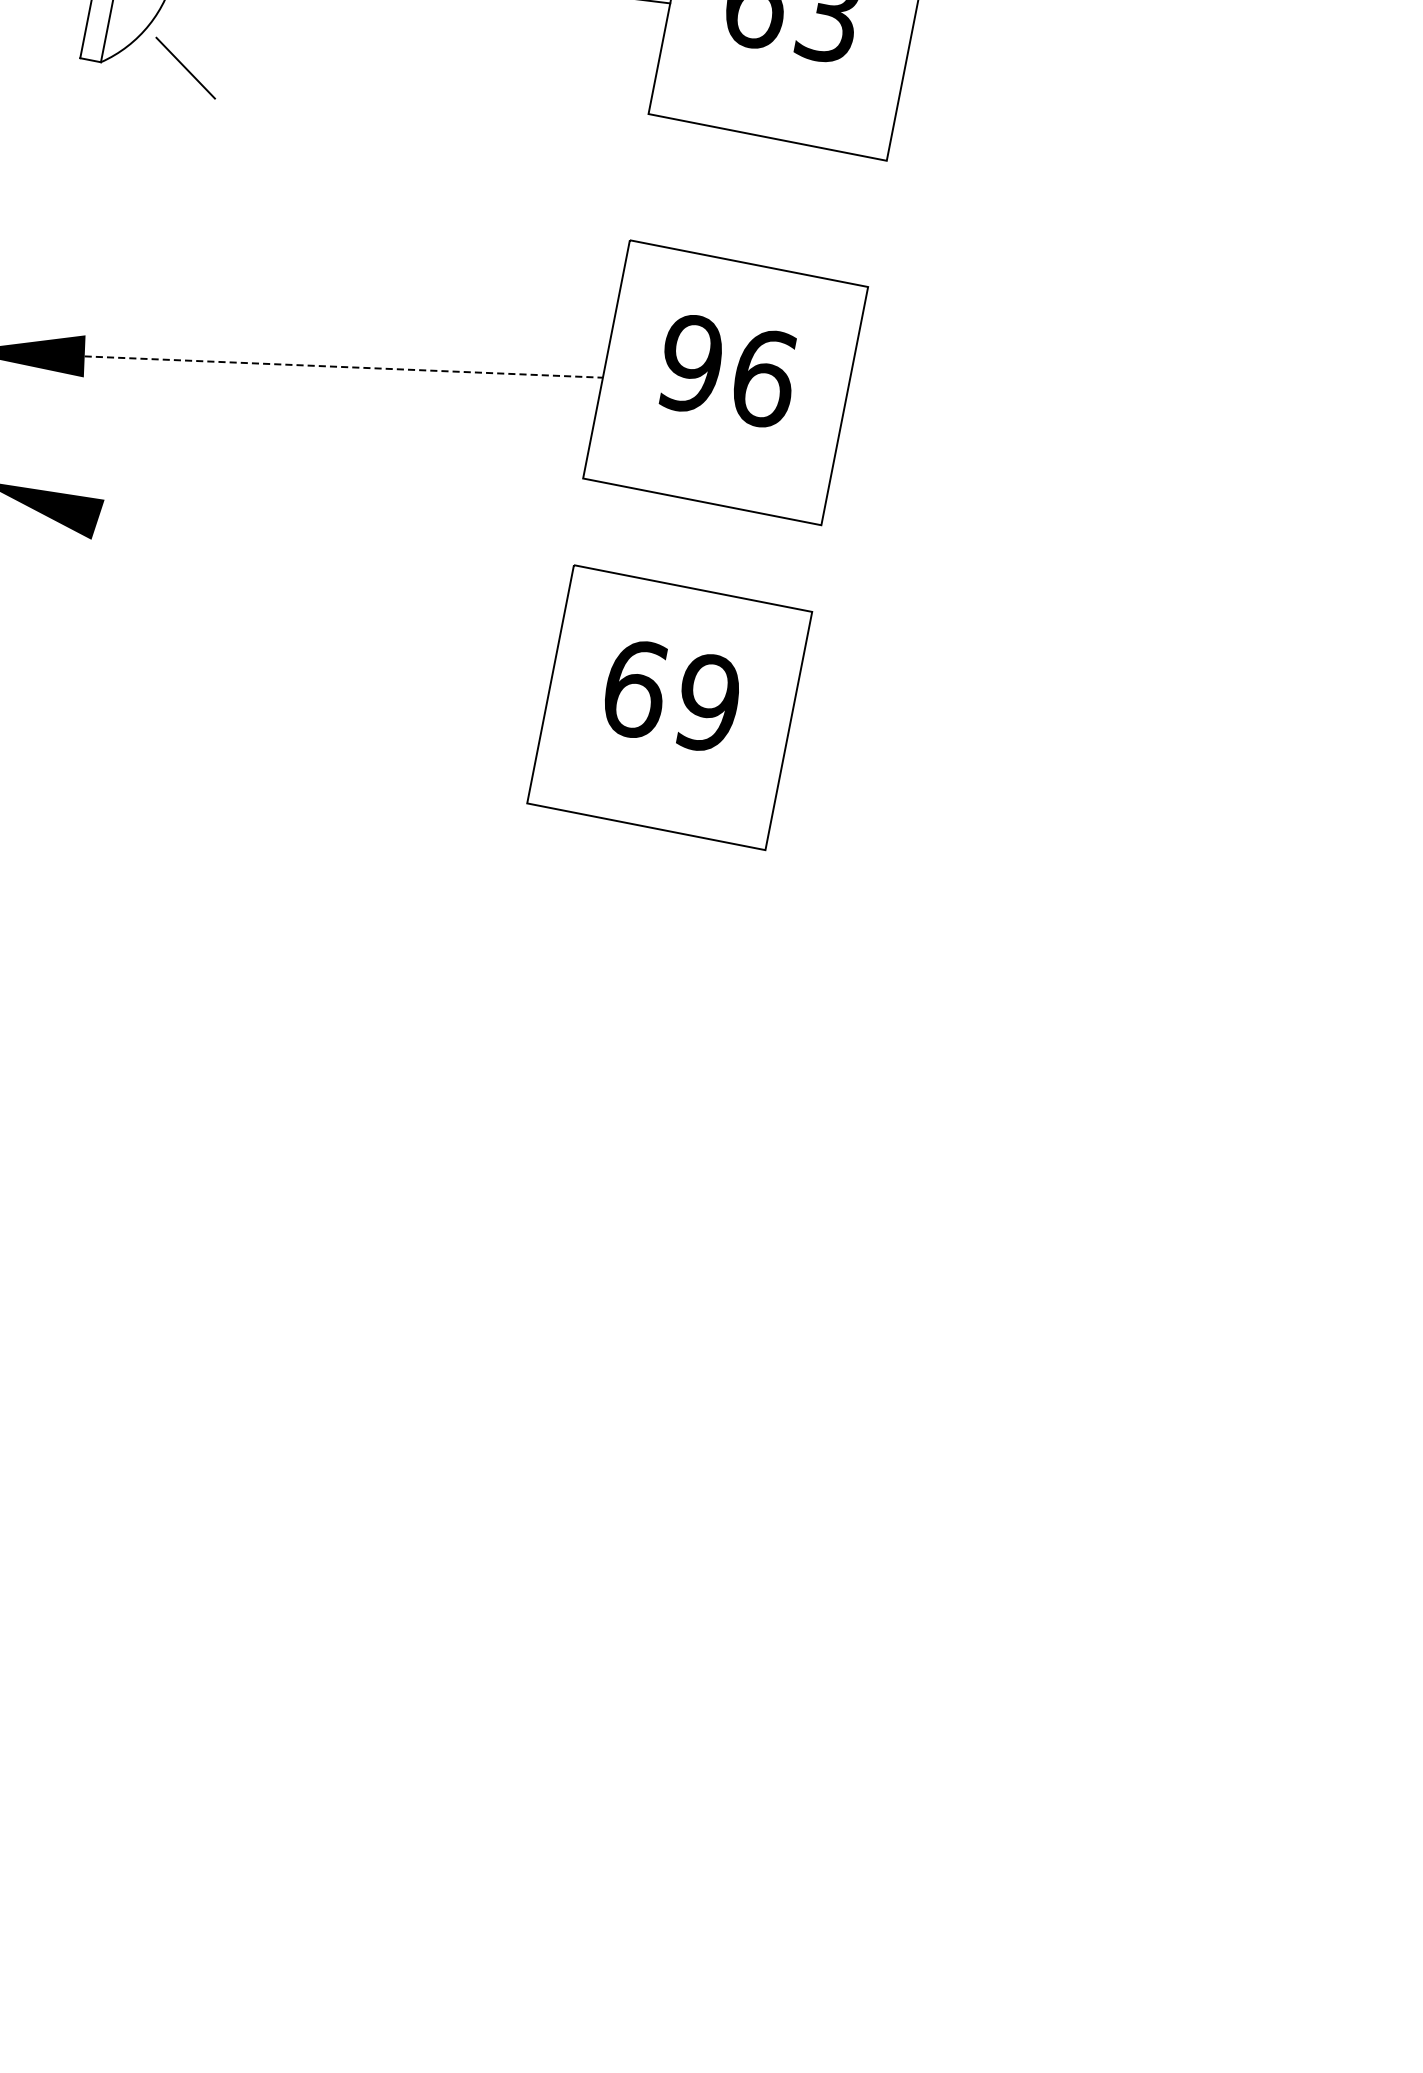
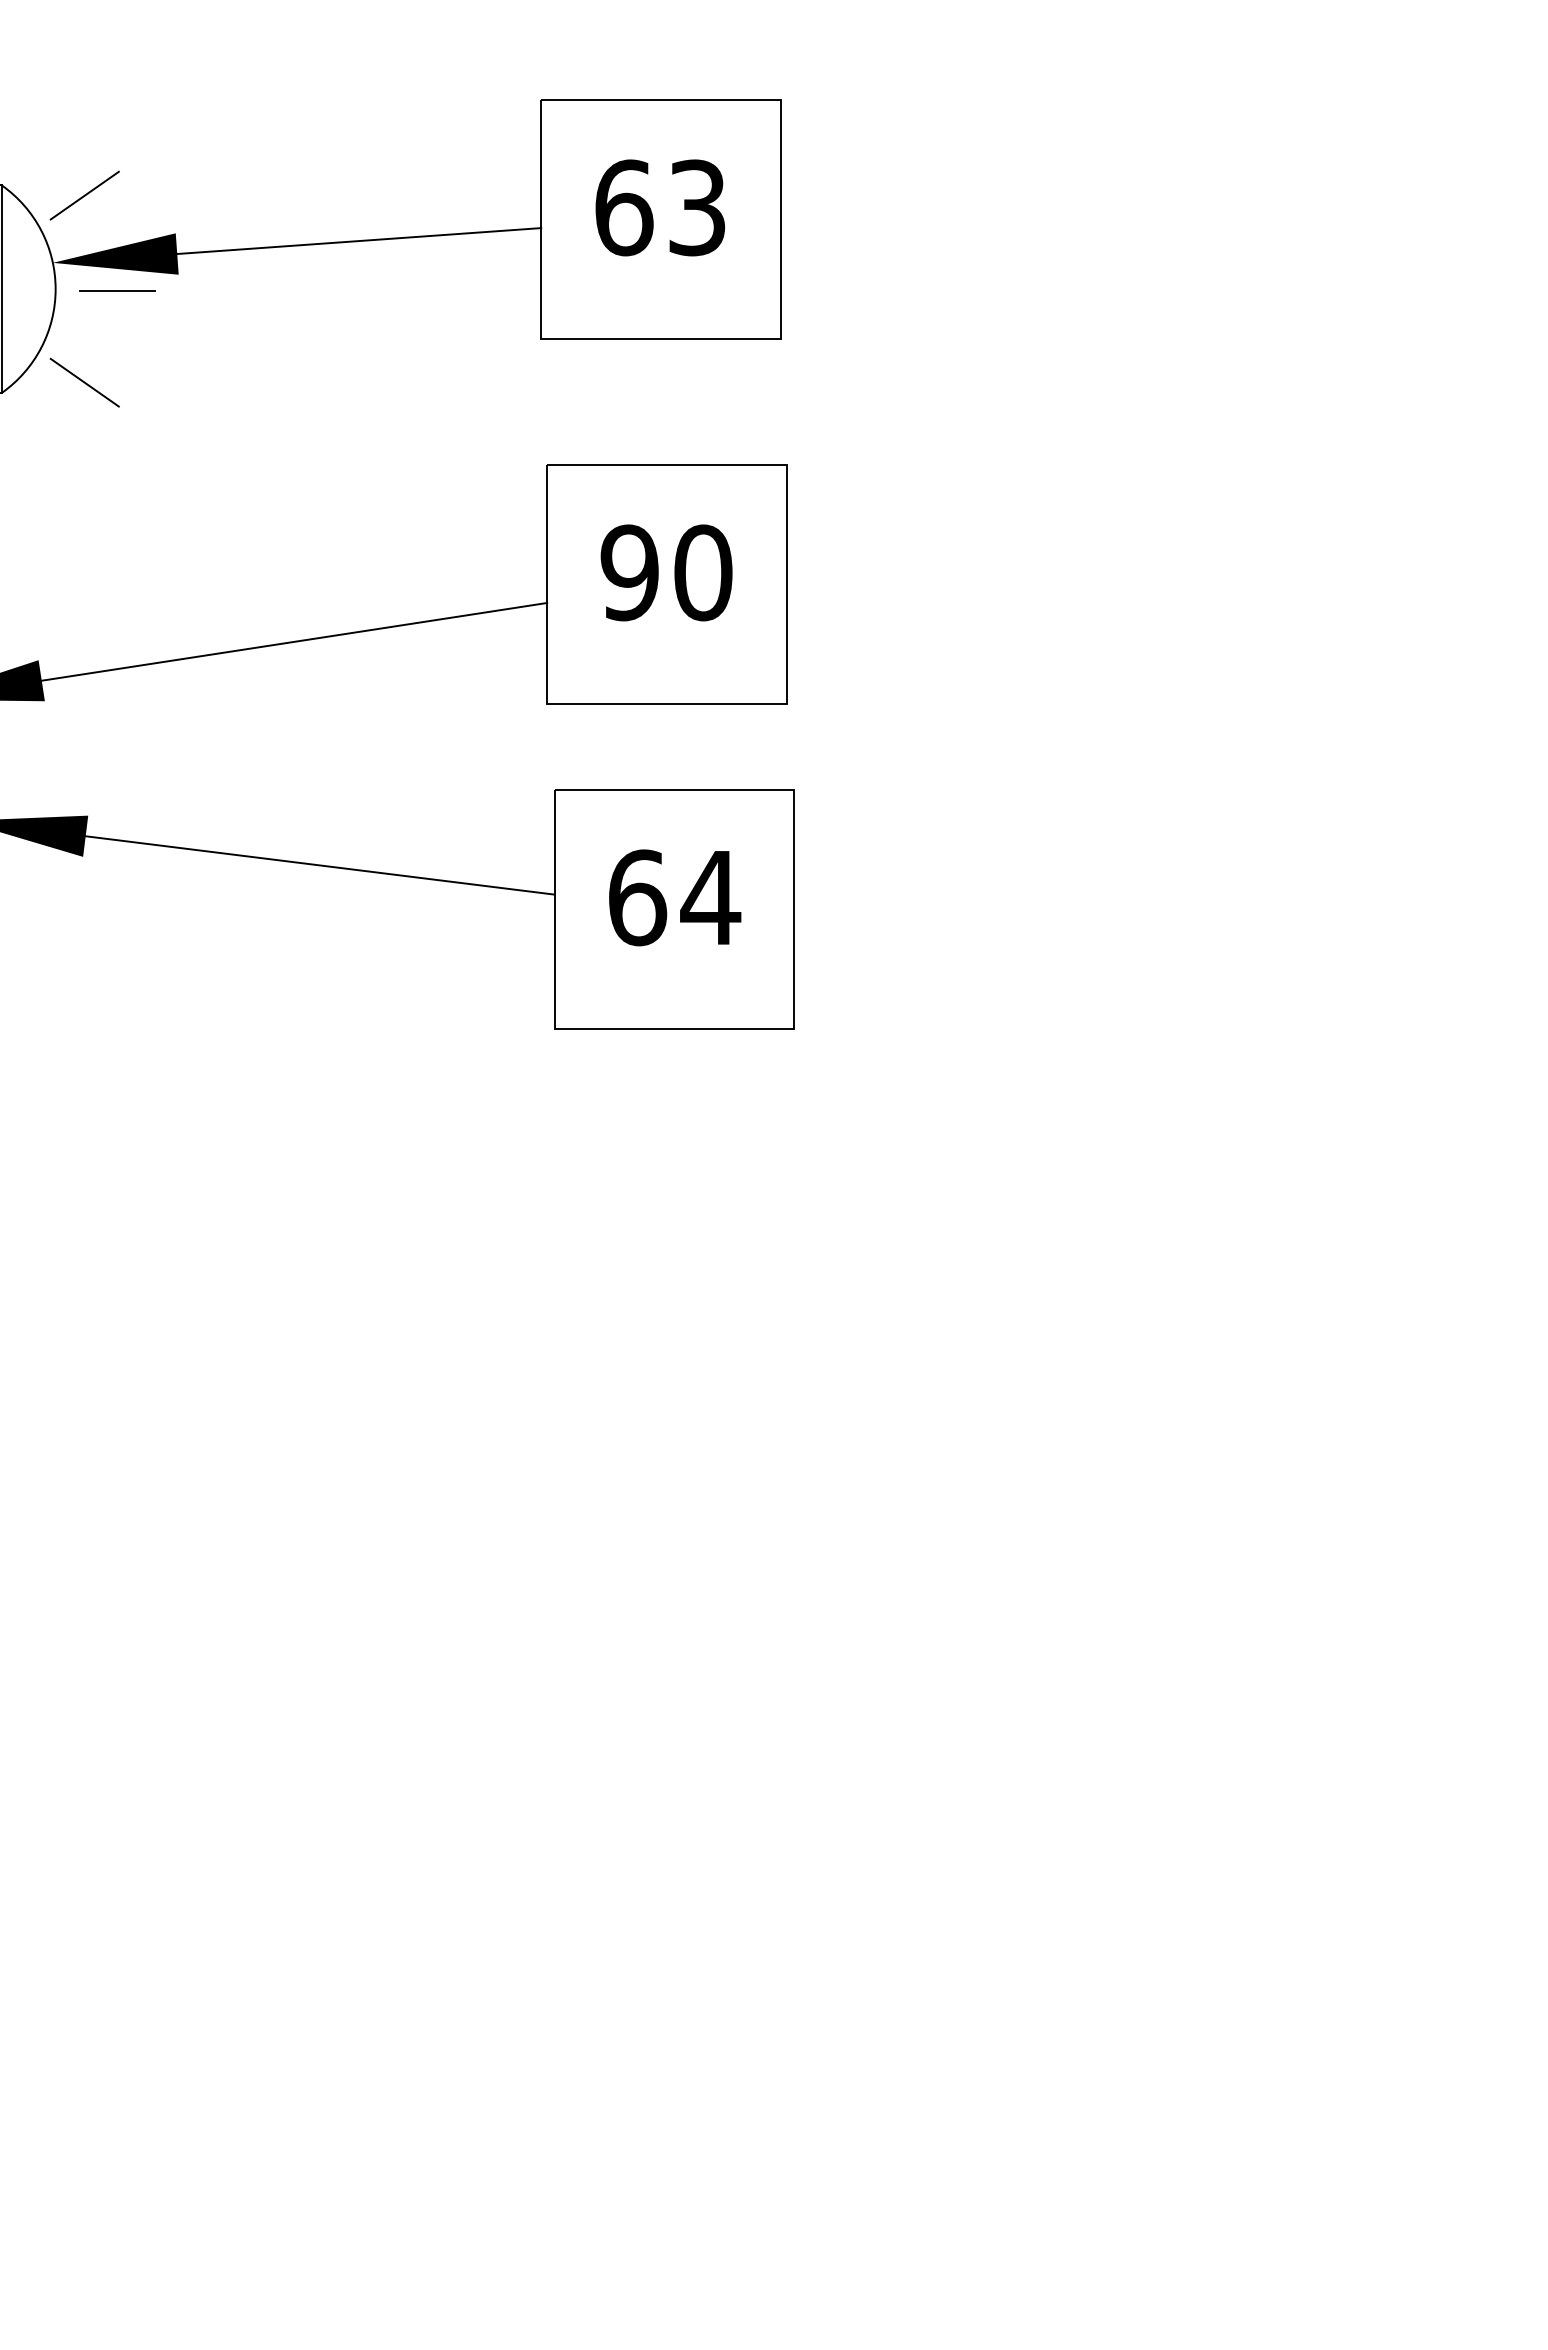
line: (343, 366) -> (294, 641), dashed -> solid
text: (764, 377) -> (703, 572), 96 -> 90
line: (325, 594) -> (319, 865), added
text: (707, 702) -> (710, 897), 69 -> 64

